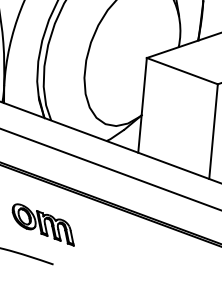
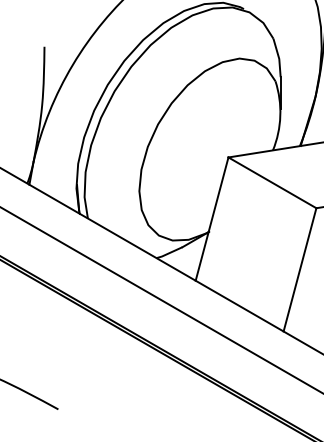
part: (42, 225) -> (52, 355), removed

